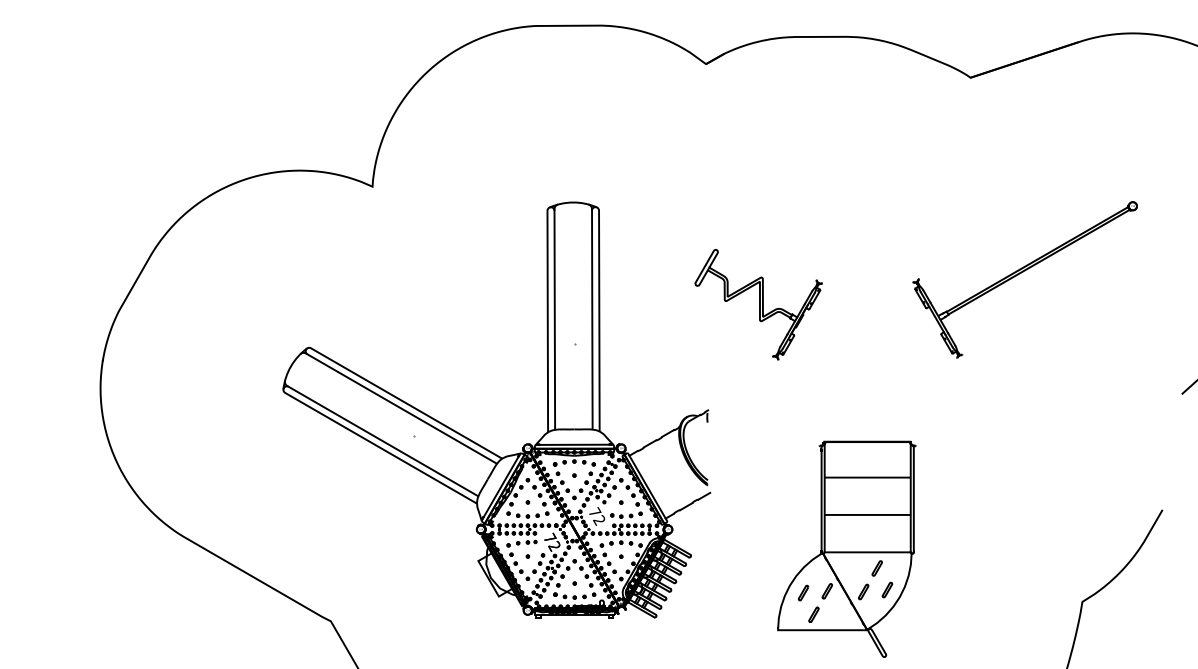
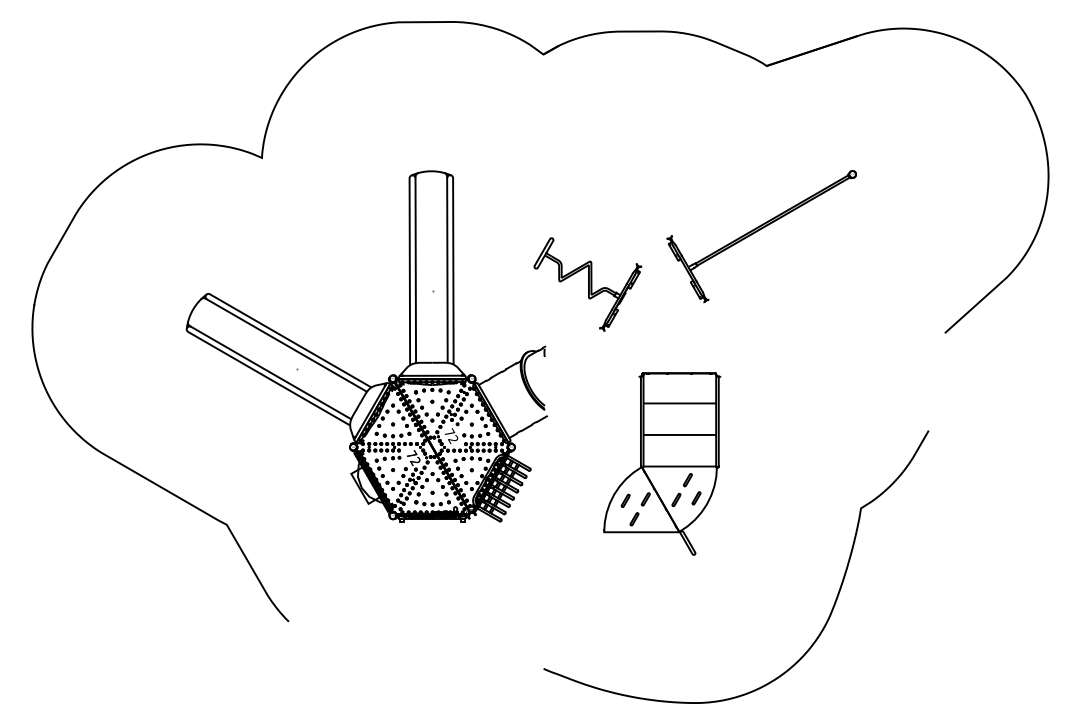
part: (1024, 279) -> (761, 236), moved
part: (758, 304) -> (587, 284), moved

